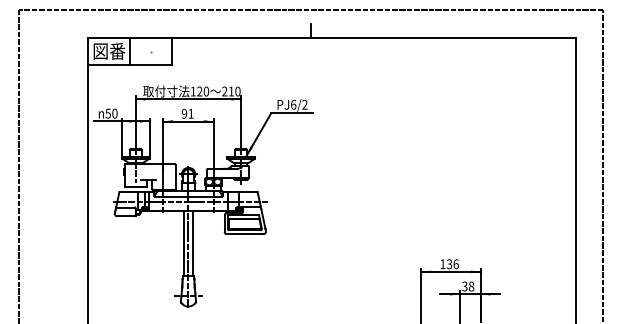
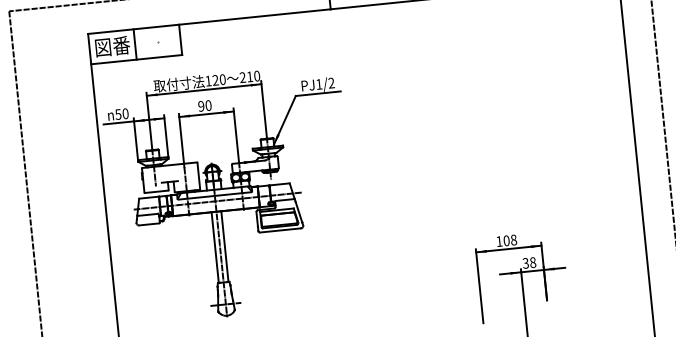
text: (293, 104) -> (319, 84), PJ6/2 -> PJ1/2
text: (190, 113) -> (207, 105), 91 -> 90
text: (452, 264) -> (509, 240), 136 -> 108

